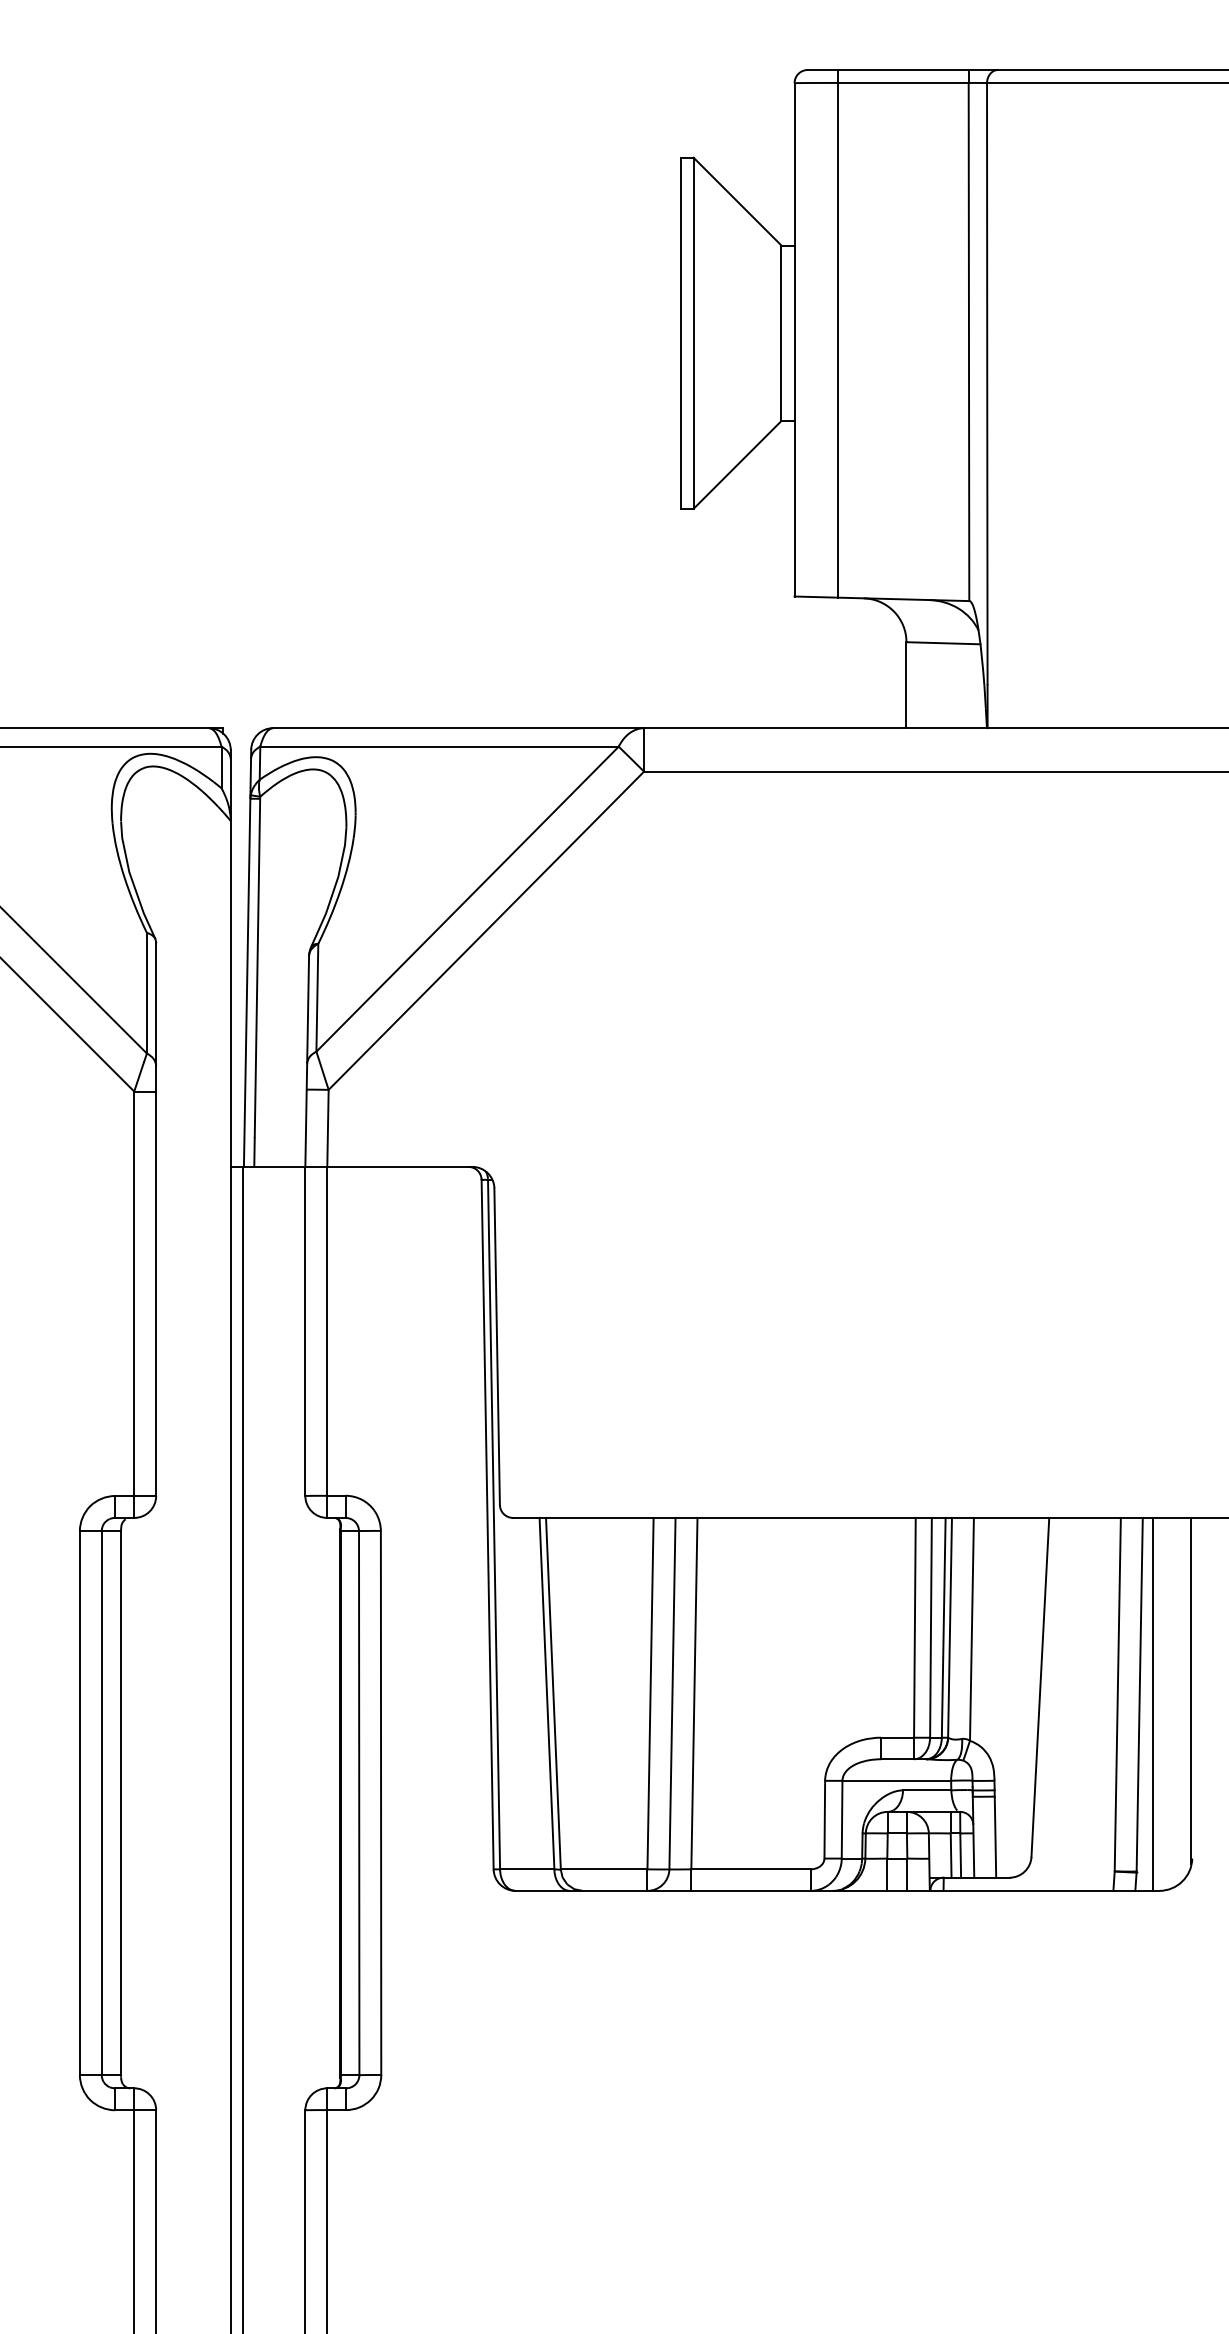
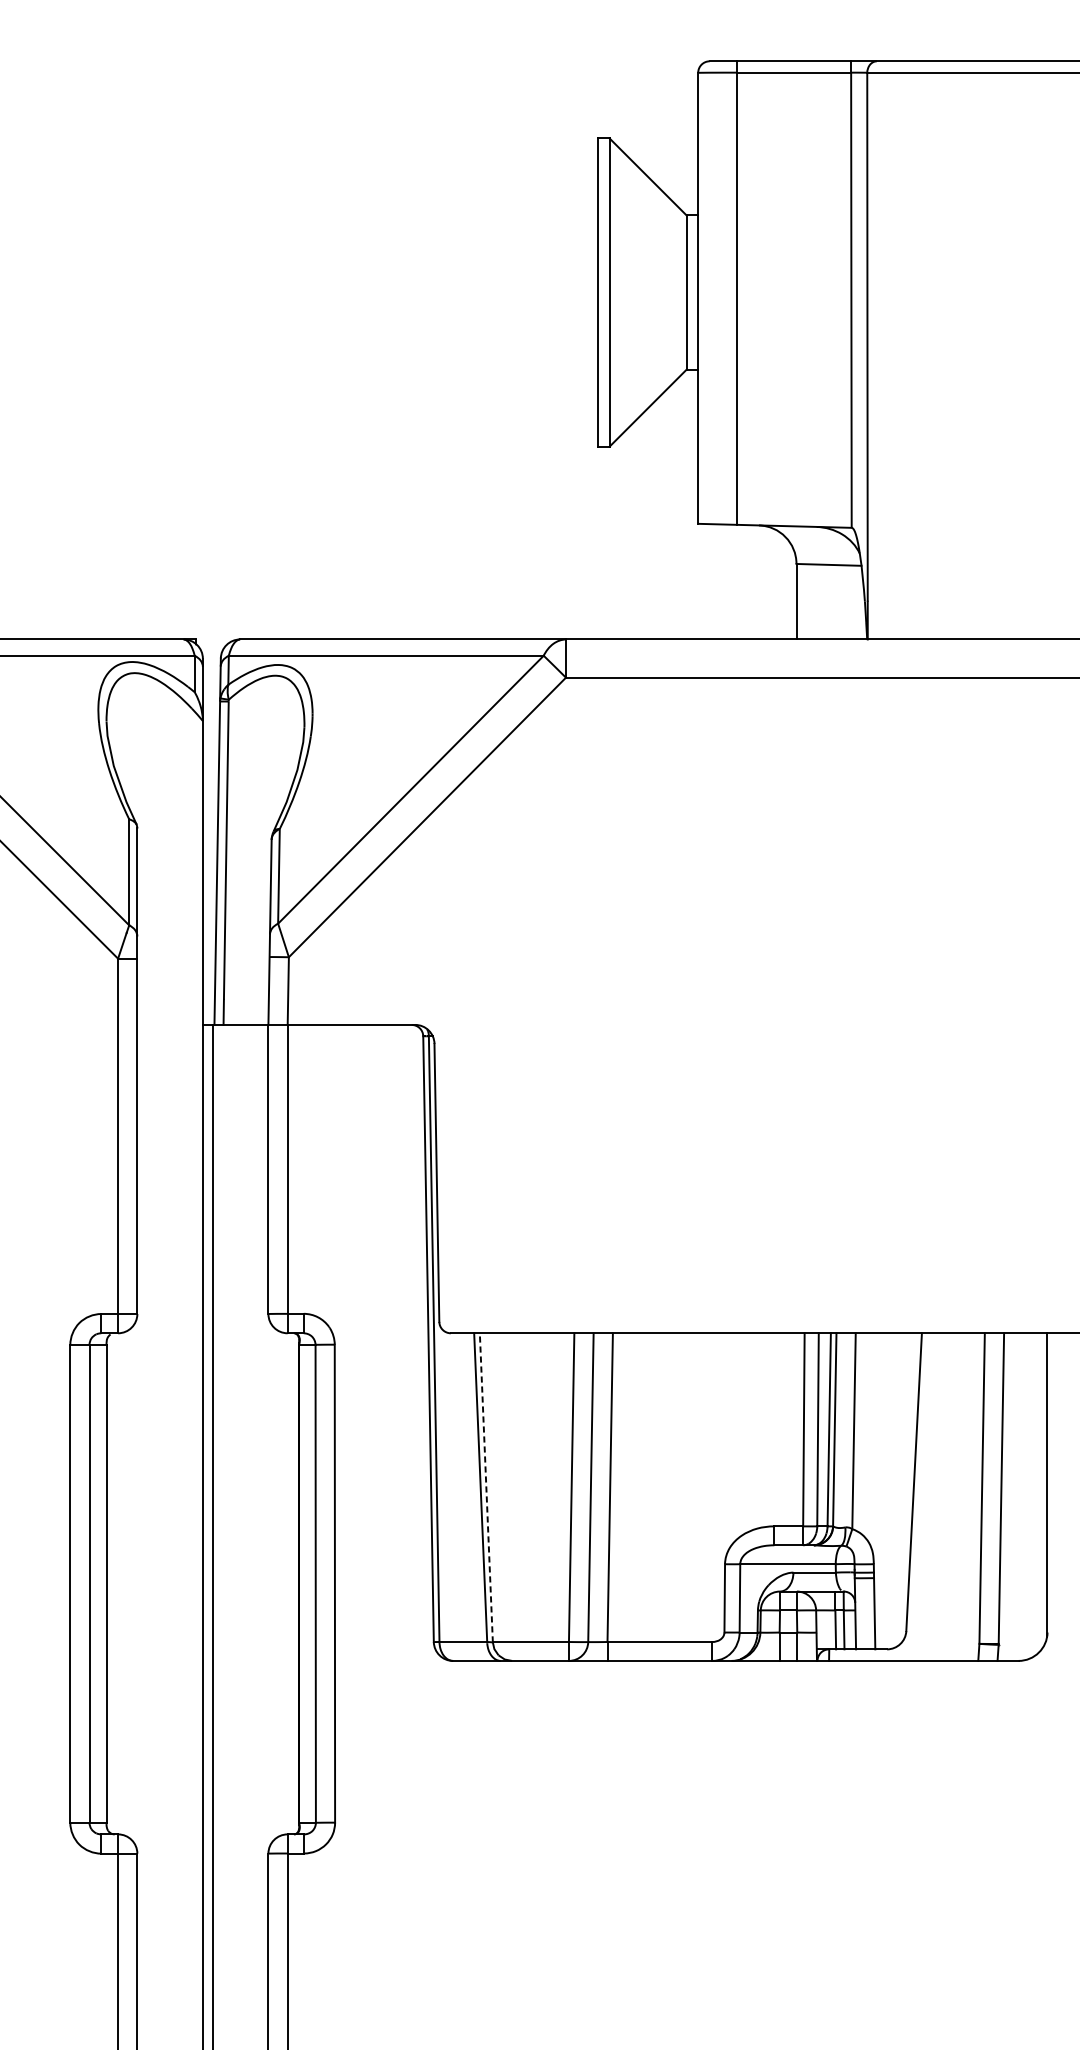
line: (553, 1693) -> (486, 1487), solid -> dashed
line: (1153, 1703) -> (1013, 1496), removed

